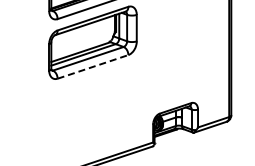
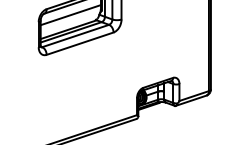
line: (82, 36) -> (70, 14), added
line: (93, 66) -> (80, 43), dashed -> solid

